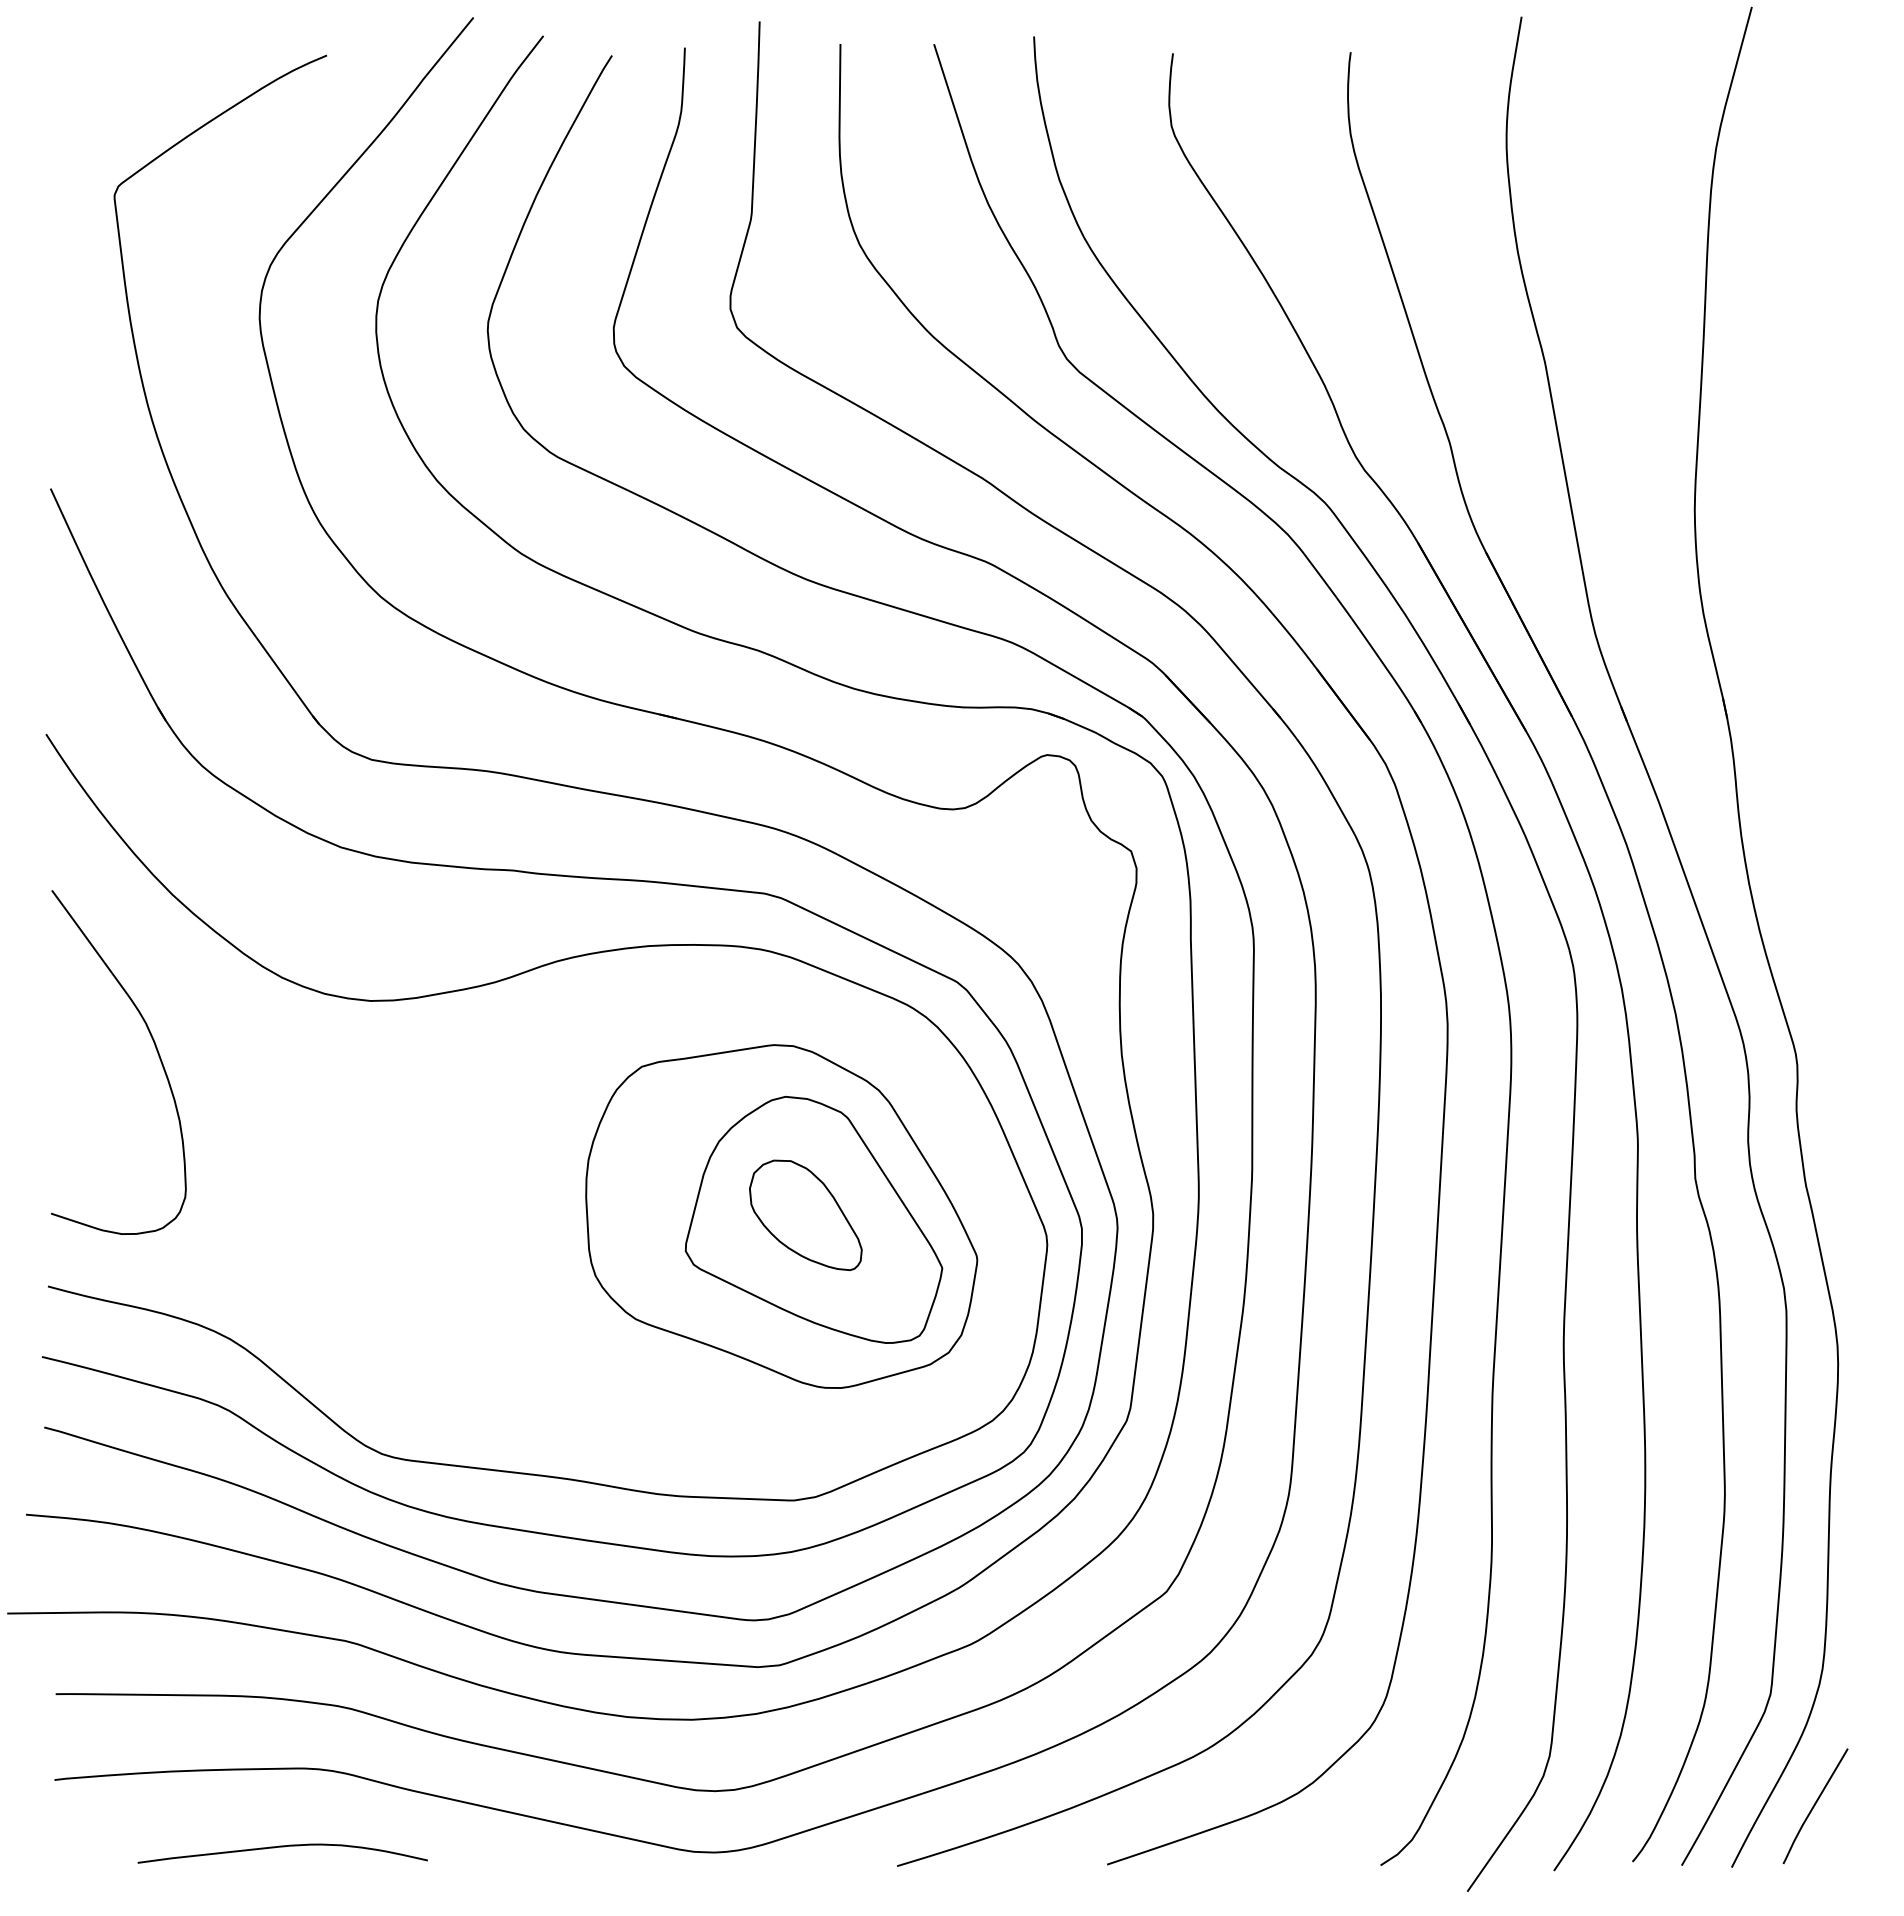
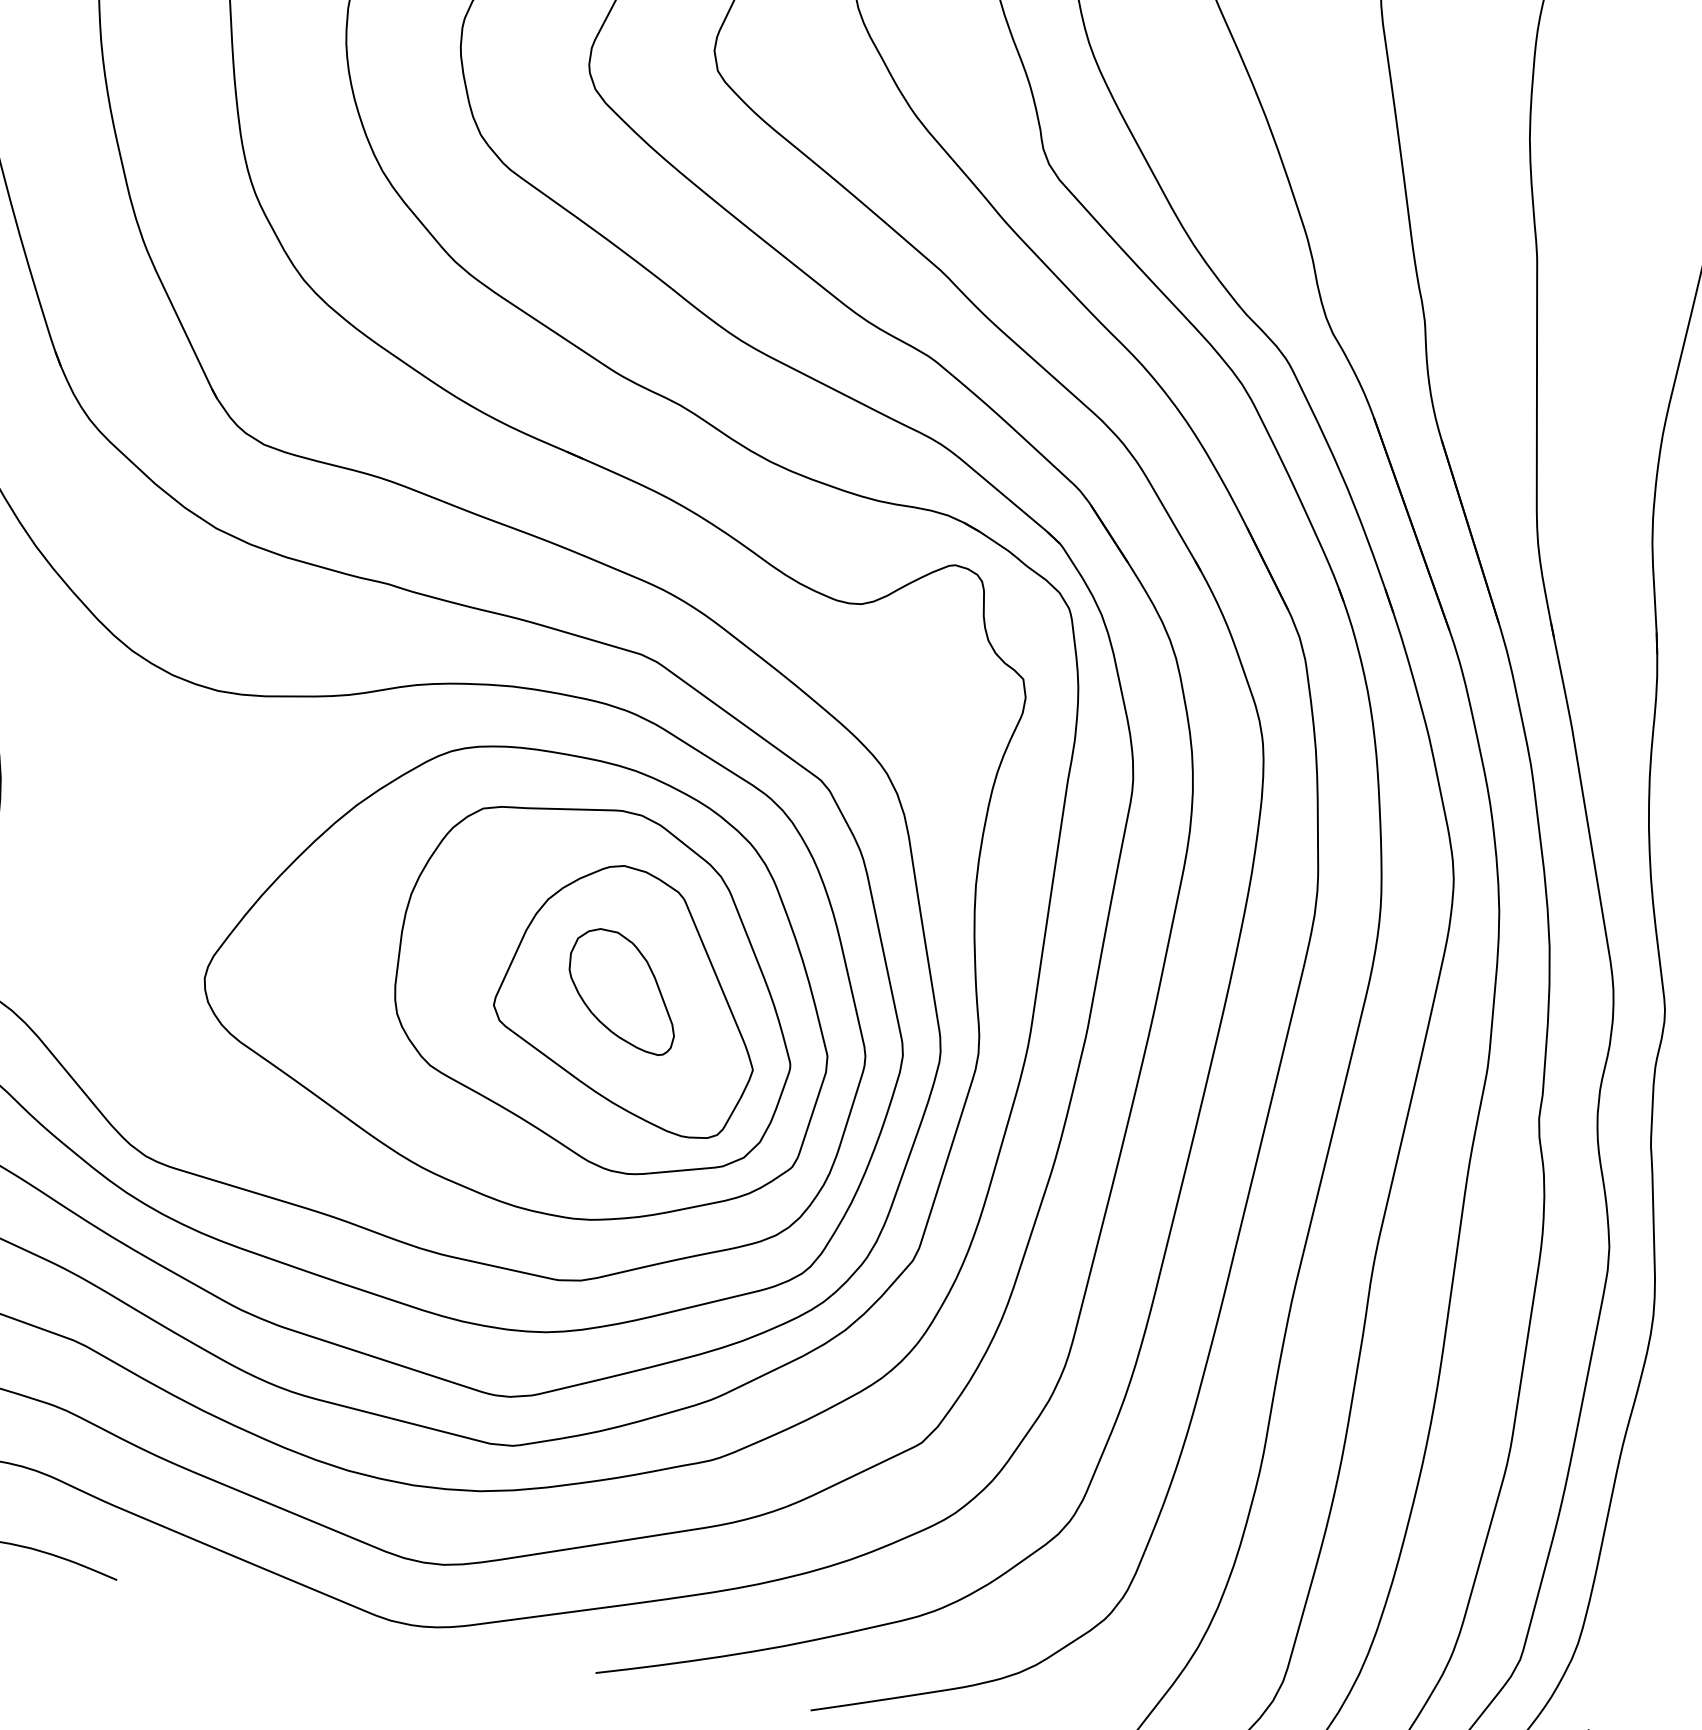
part: (709, 1220) -> (523, 978), added

